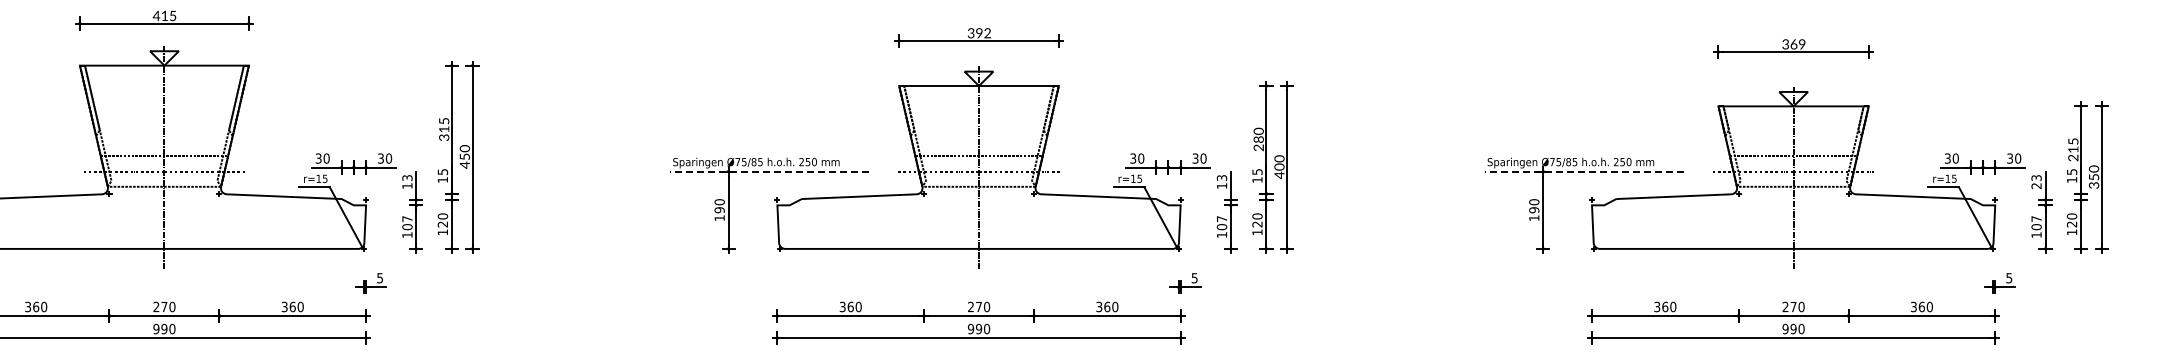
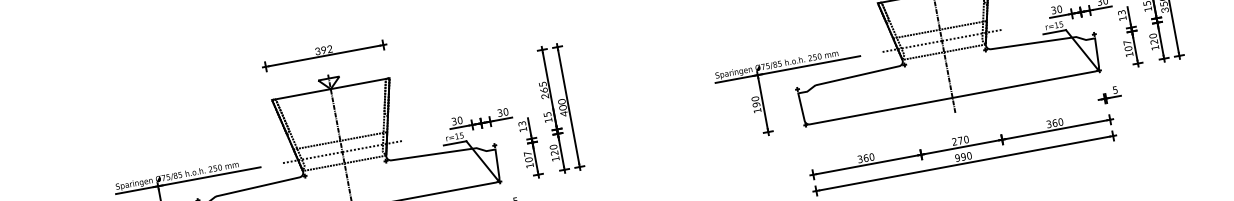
text: (1258, 134) -> (543, 86), 280 -> 265
line: (769, 171) -> (188, 180), dashed -> solid
line: (1583, 171) -> (787, 69), dashed -> solid
text: (2036, 186) -> (1122, 18), 23 -> 13

